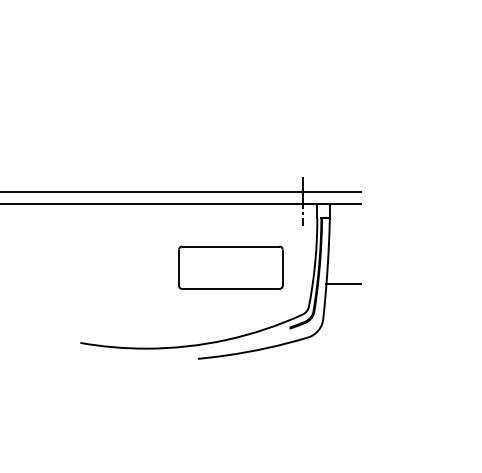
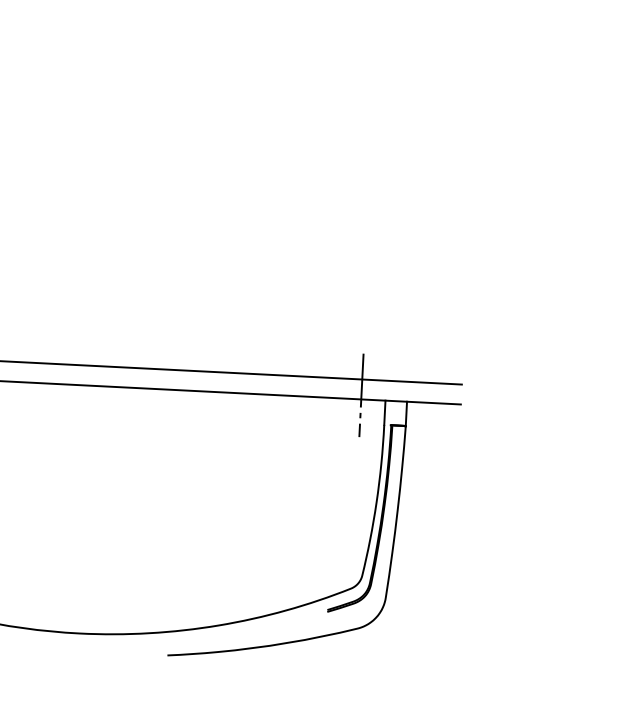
part: (230, 267) -> (231, 501), removed
line: (343, 284) -> (423, 540), removed

